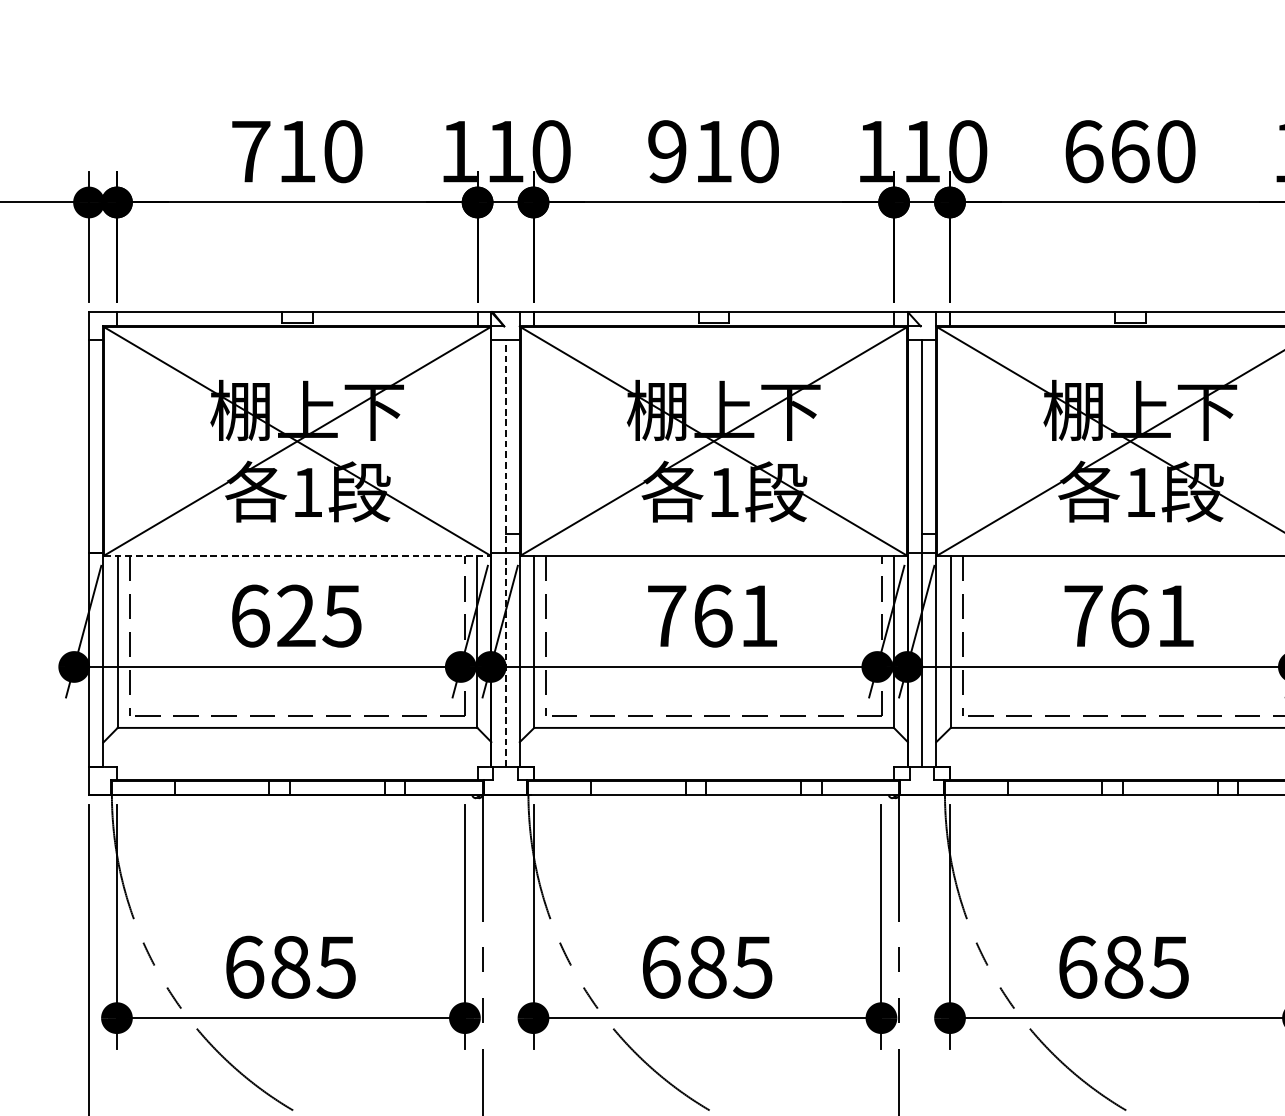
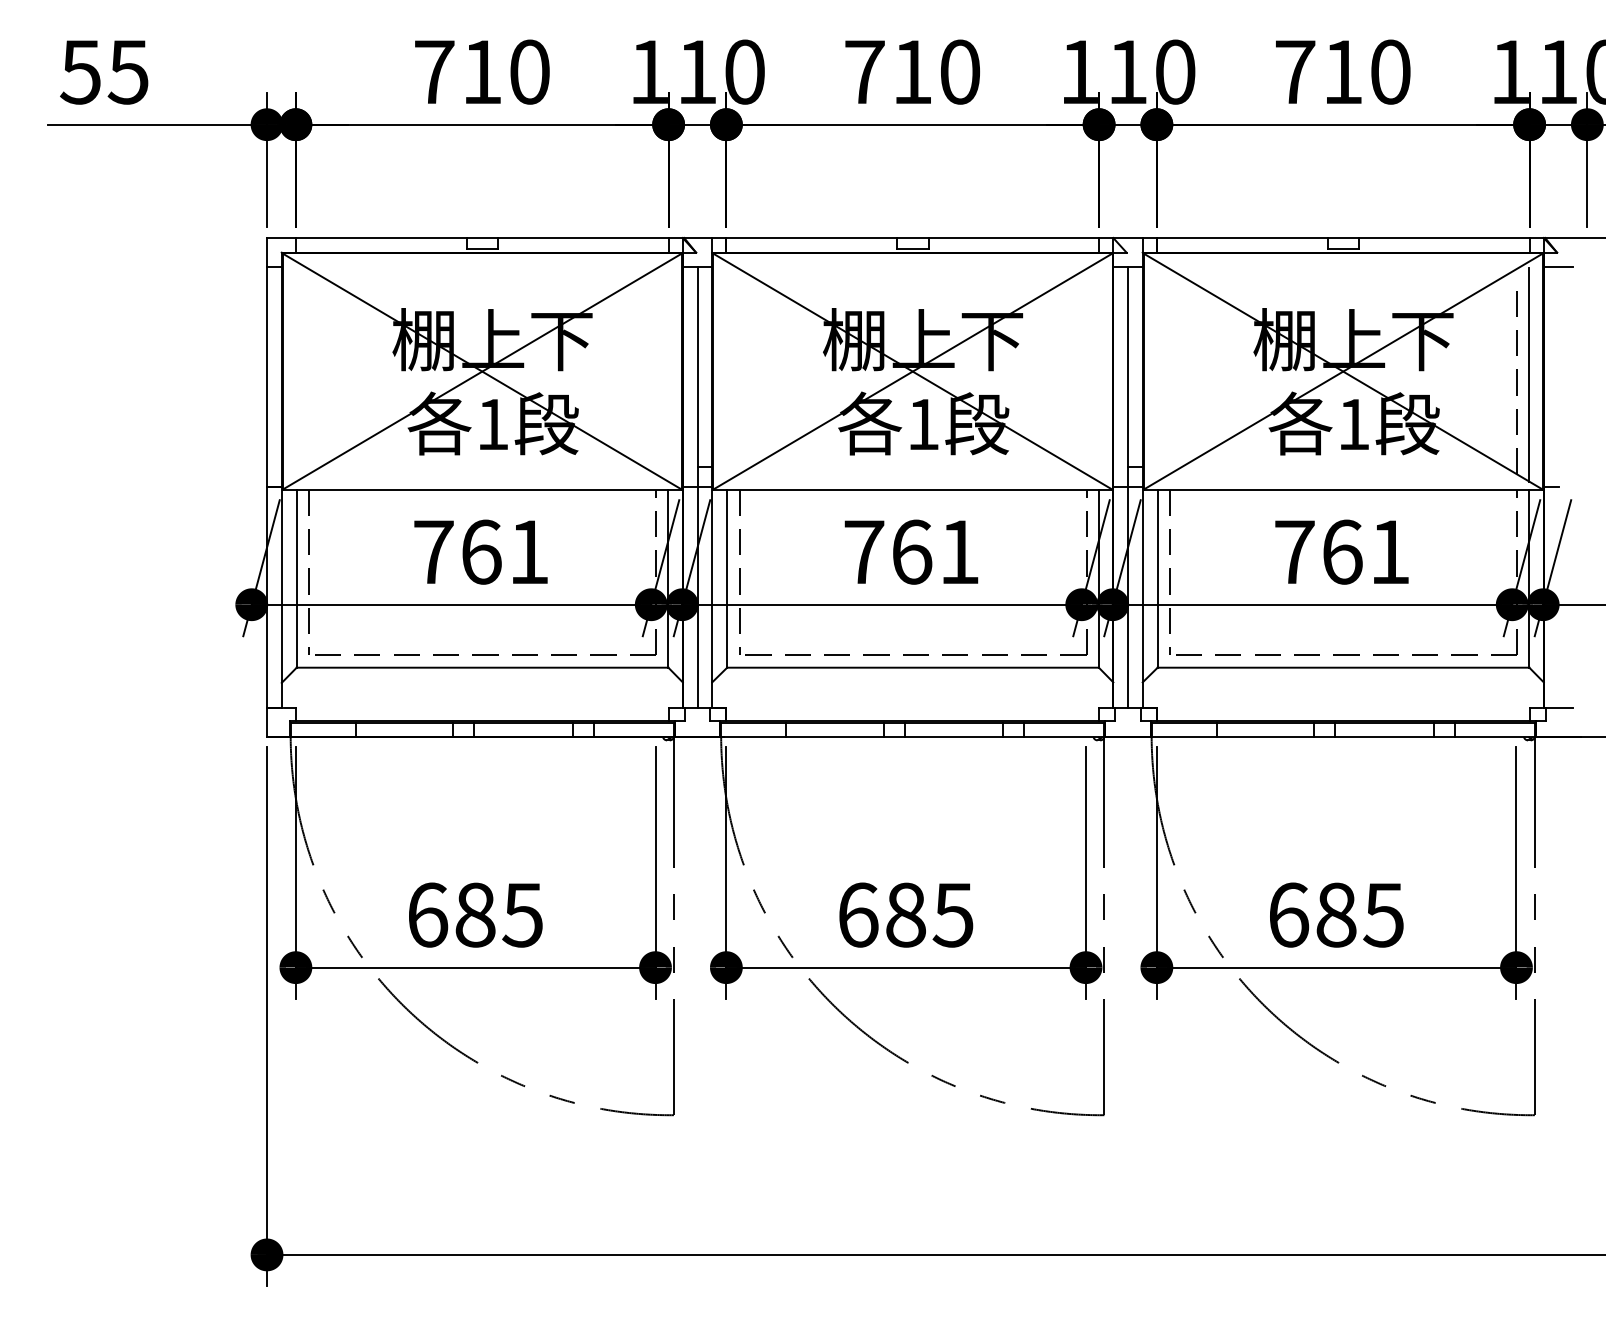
text: (667, 151) -> (864, 71), 910 -> 710
text: (1107, 151) -> (1319, 71), 660 -> 710
line: (505, 552) -> (697, 486), dashed -> solid
line: (297, 555) -> (482, 489), dashed -> solid
text: (296, 615) -> (481, 551), 625 -> 761

